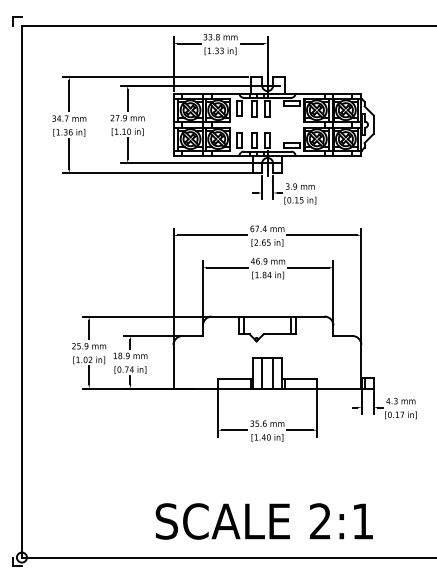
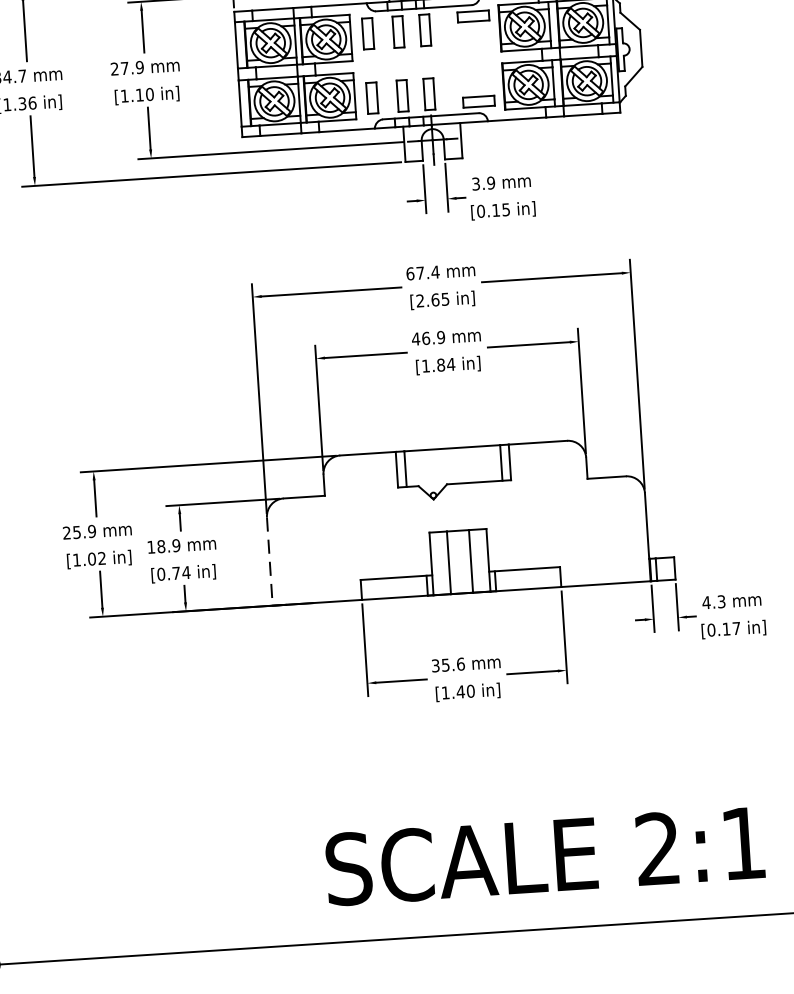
line: (173, 366) -> (269, 560), solid -> dashed
text: (263, 521) -> (543, 856), moved

